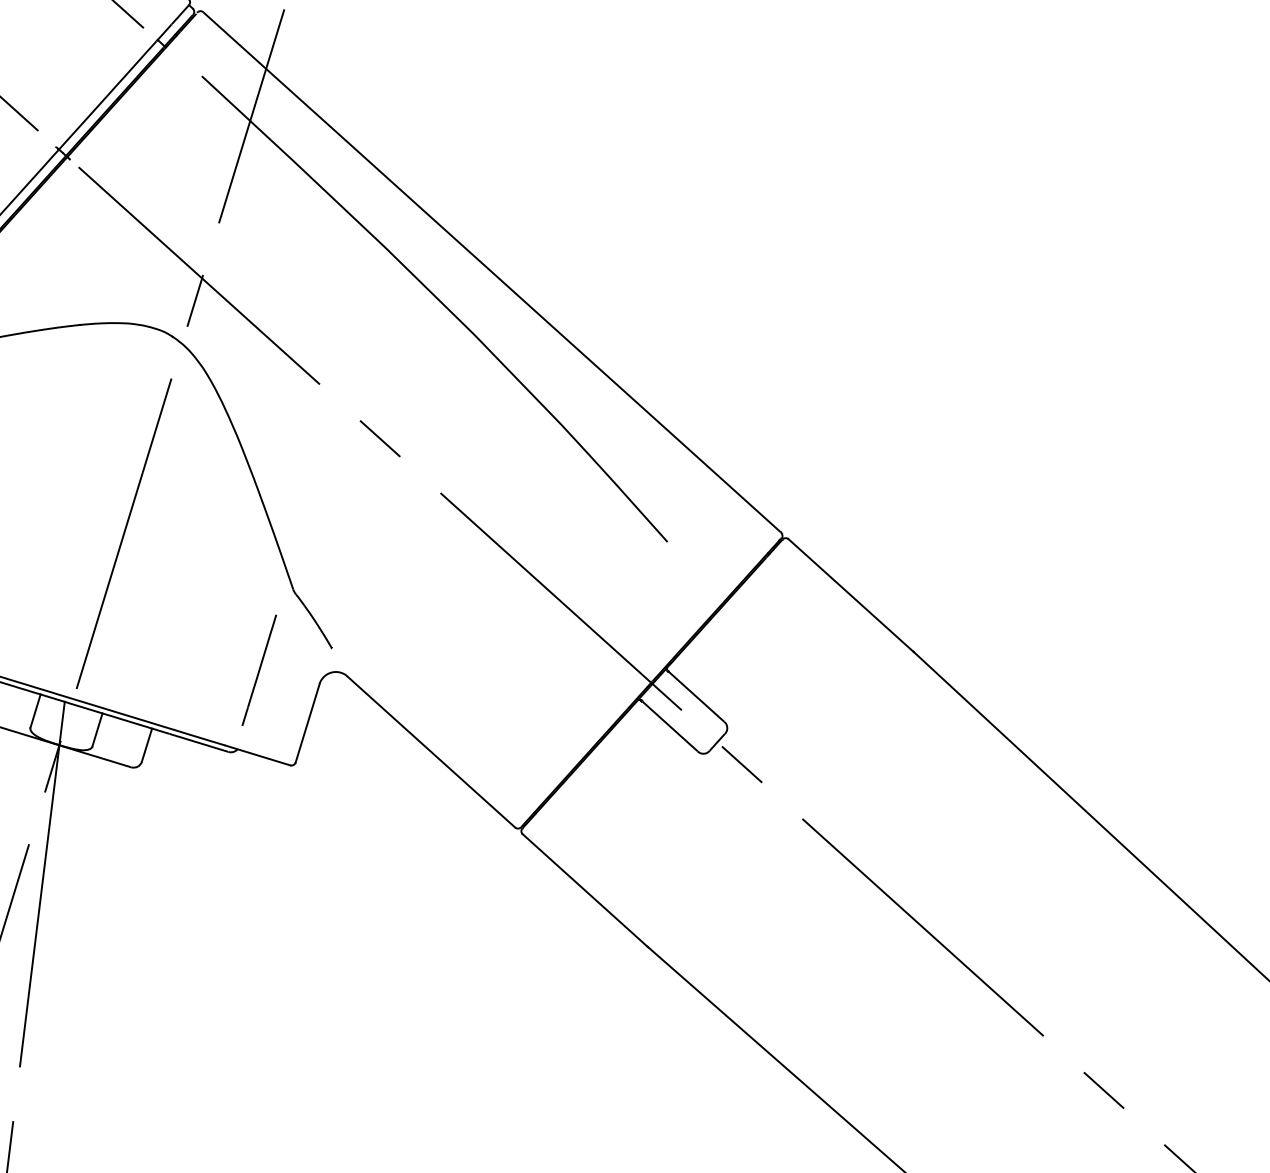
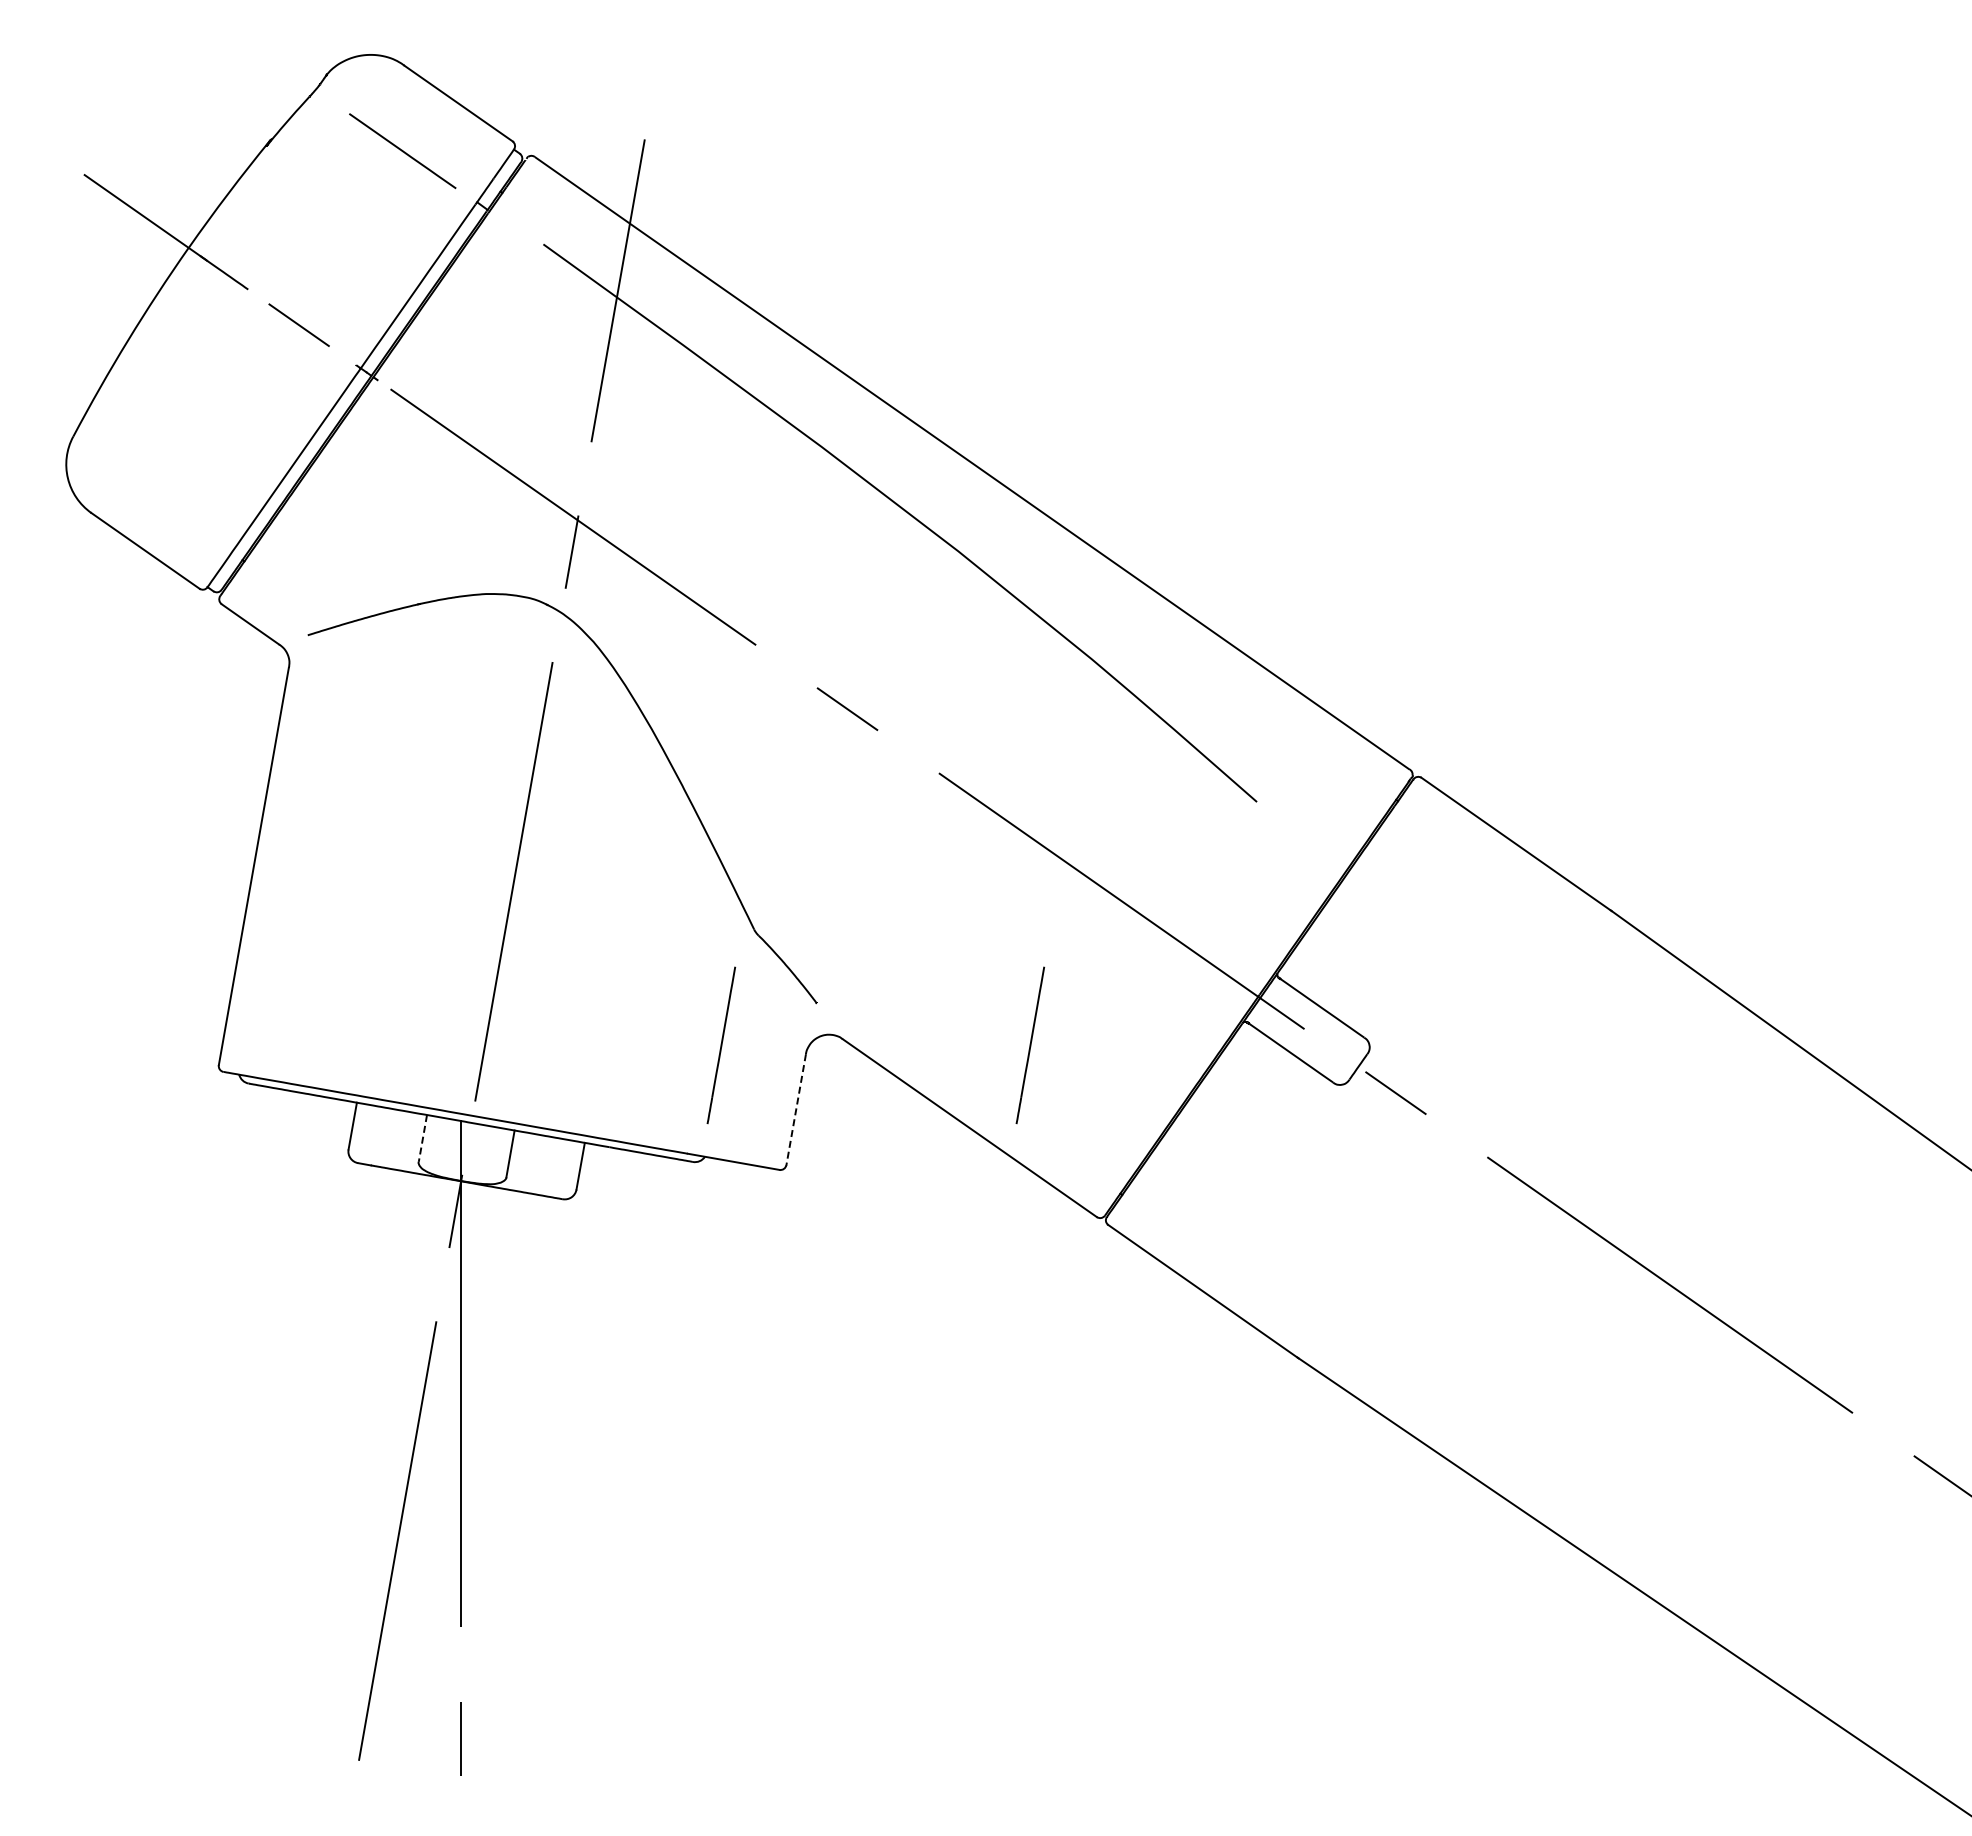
line: (482, 697) -> (1030, 1045), added
line: (35, 711) -> (422, 1138), solid -> dashed
line: (307, 723) -> (796, 1110), solid -> dashed

